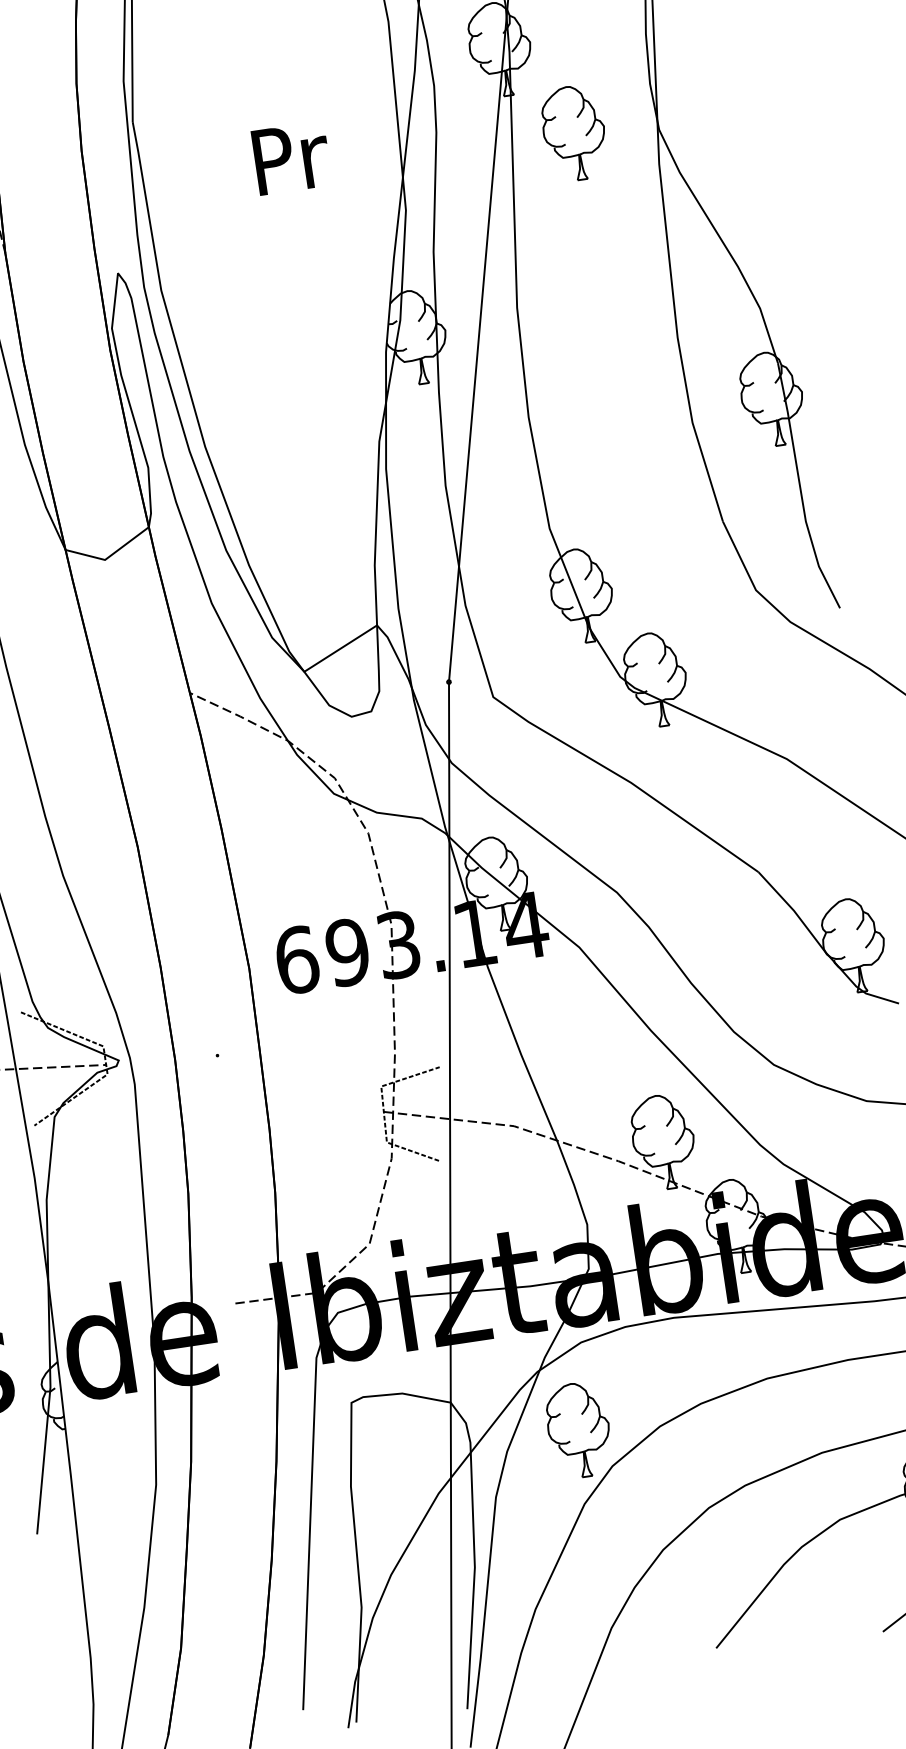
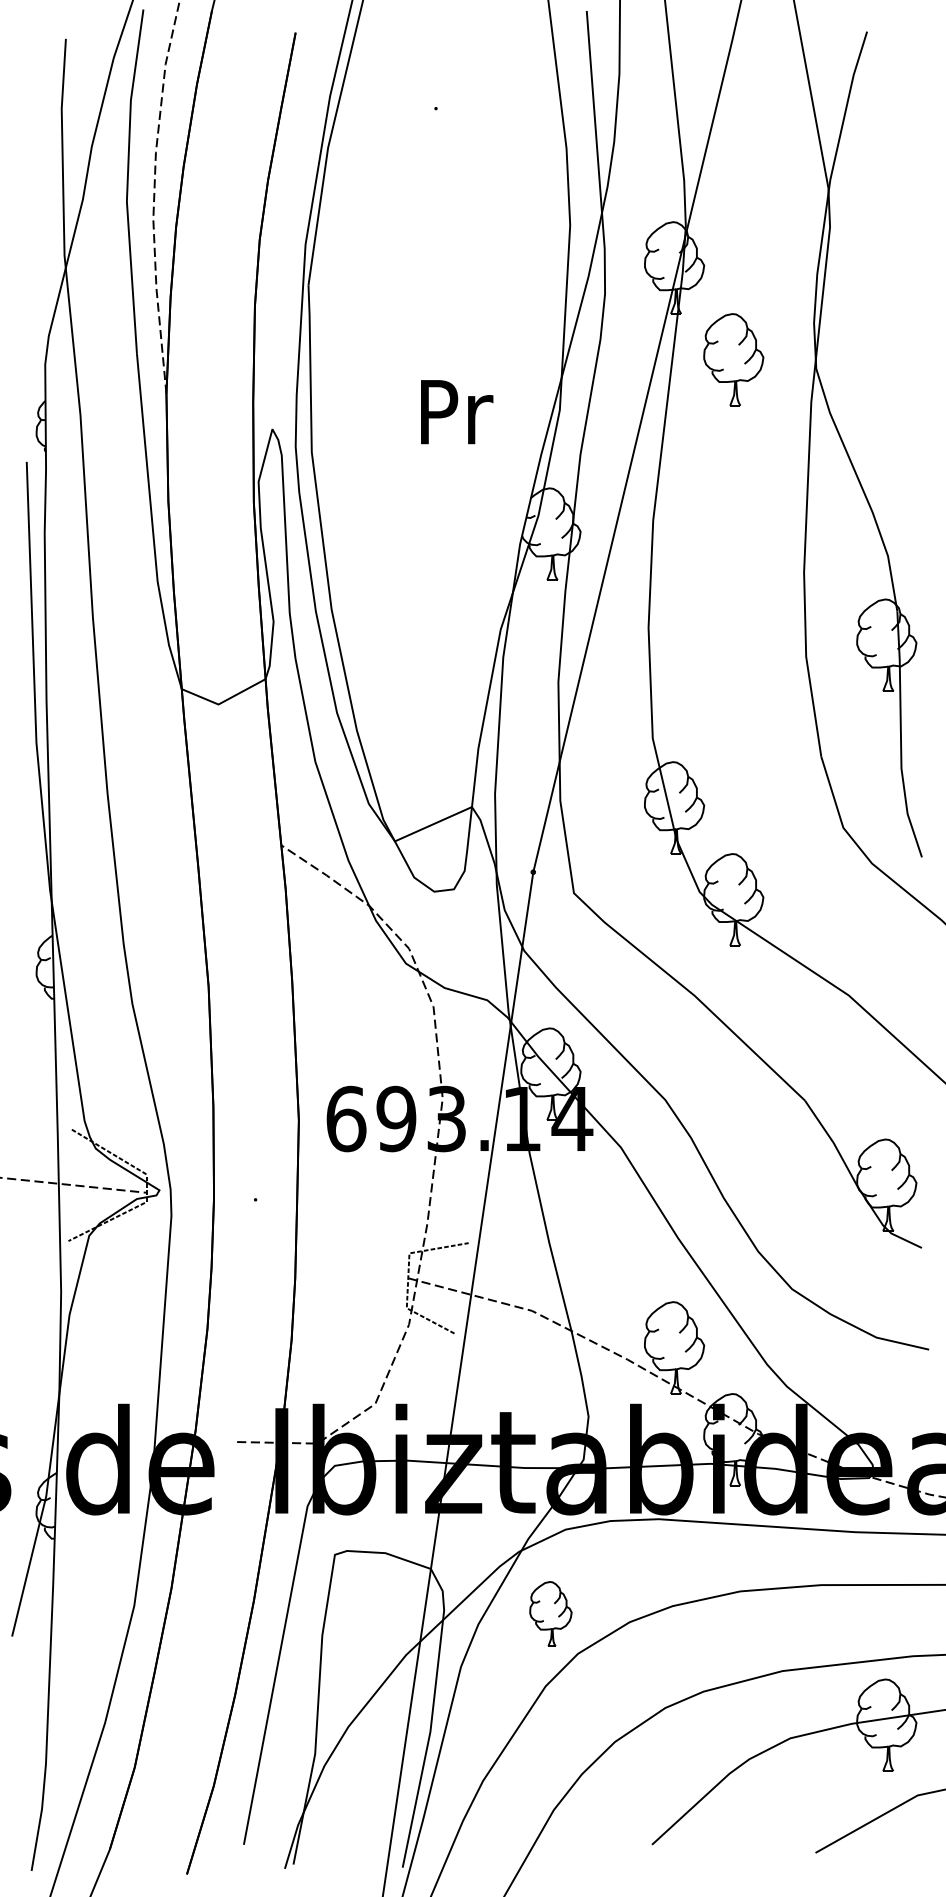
text: (292, 158) -> (457, 412), moved
part: (578, 1429) -> (550, 1613), size x0.7

